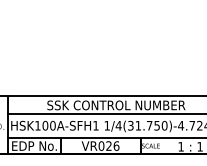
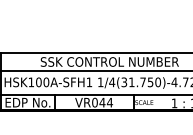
text: (112, 145) -> (105, 102), VR026 -> VR044

